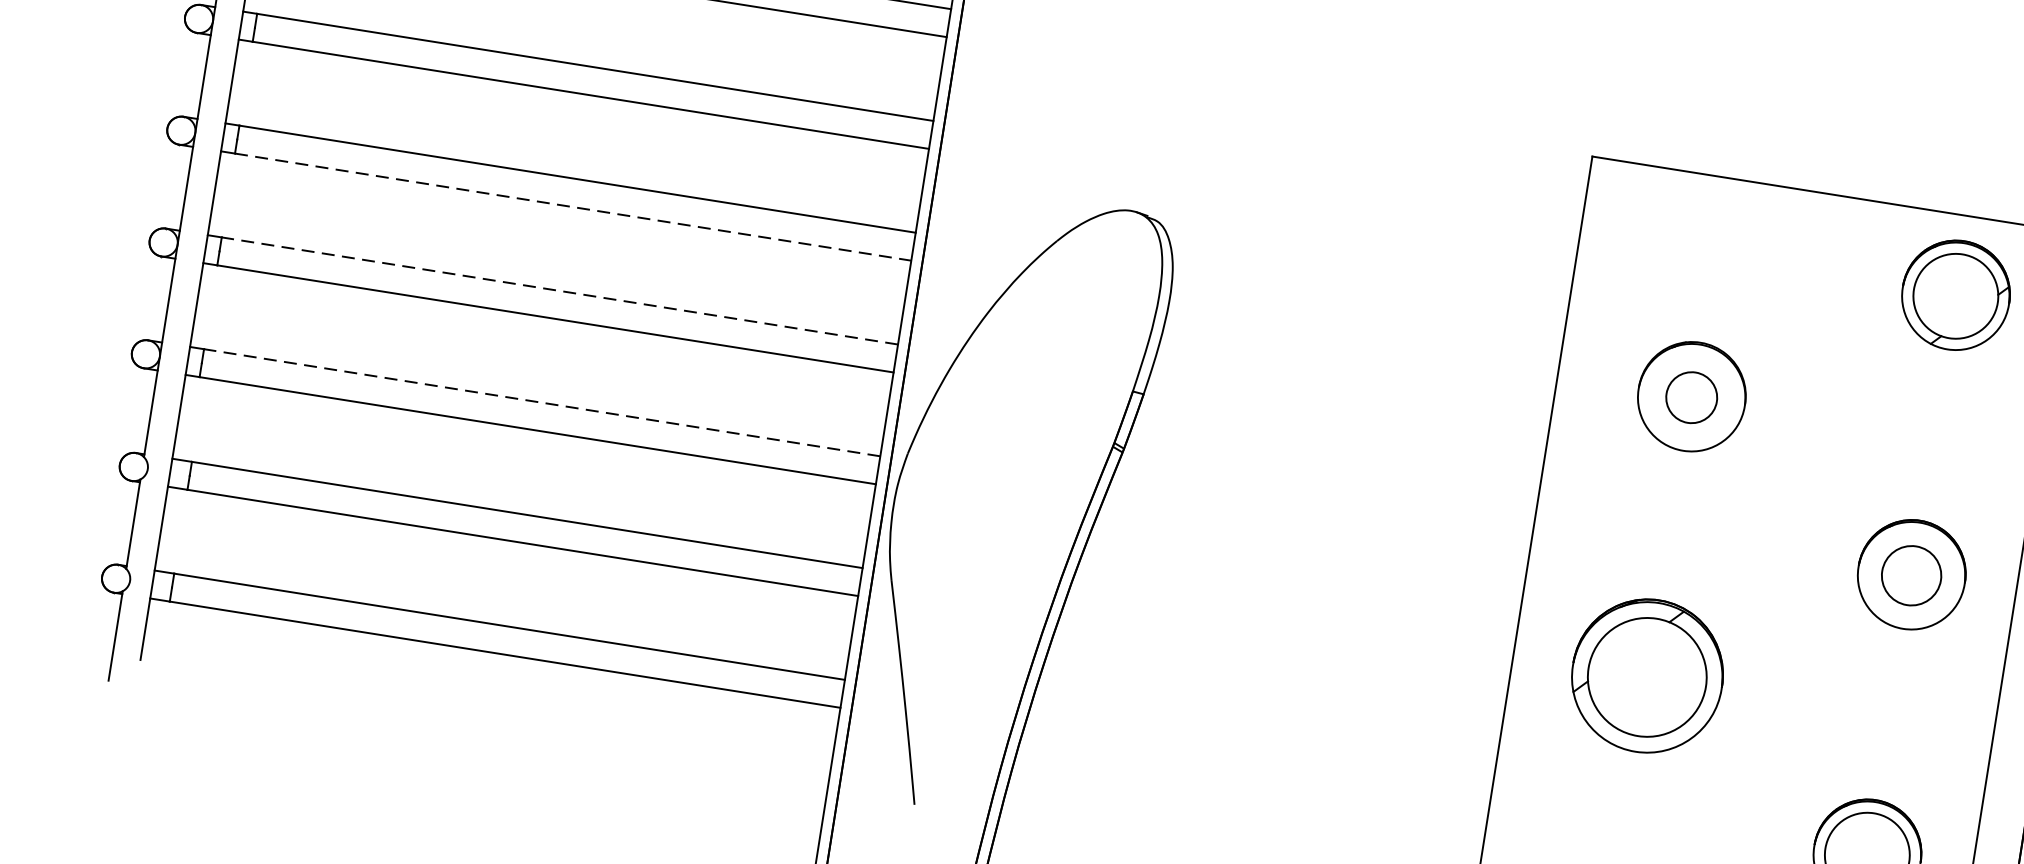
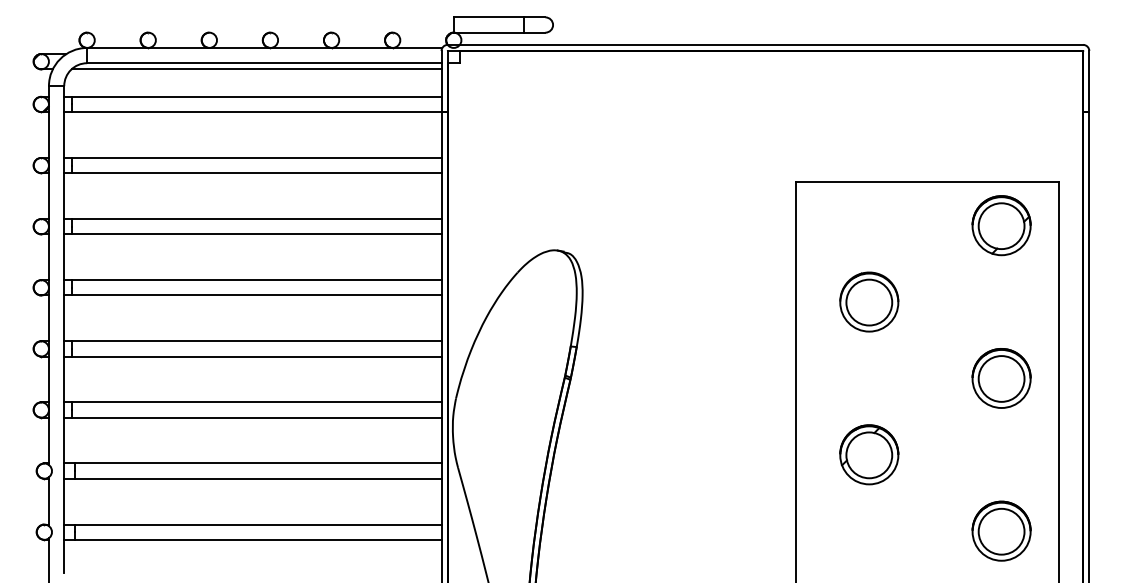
line: (572, 207) -> (256, 295), dashed -> solid
line: (559, 291) -> (256, 341), dashed -> solid
circle: (1692, 397) -> (869, 302), size x1.67
line: (541, 402) -> (256, 402), dashed -> solid
circle: (1911, 574) -> (1001, 378), size x1.43
part: (1648, 675) -> (869, 454), size x0.71

